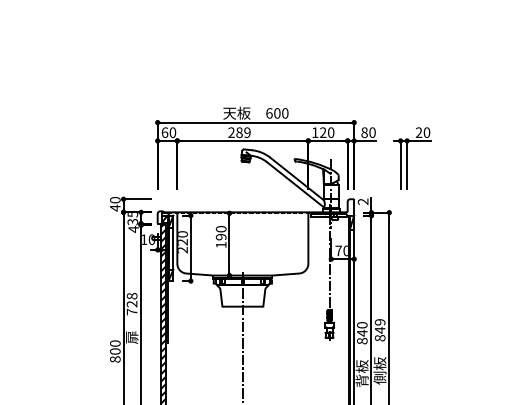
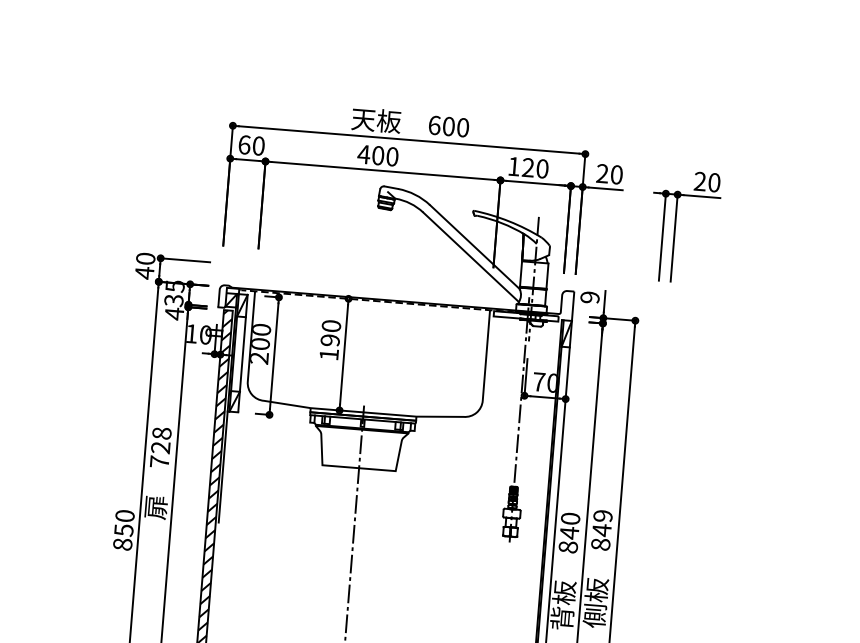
text: (239, 132) -> (378, 155), 289 -> 400
text: (364, 132) -> (602, 173), 80 -> 20
text: (363, 201) -> (590, 296), 2 -> 9
text: (182, 242) -> (260, 344), 220 -> 200
text: (115, 351) -> (124, 530), 800 -> 850

